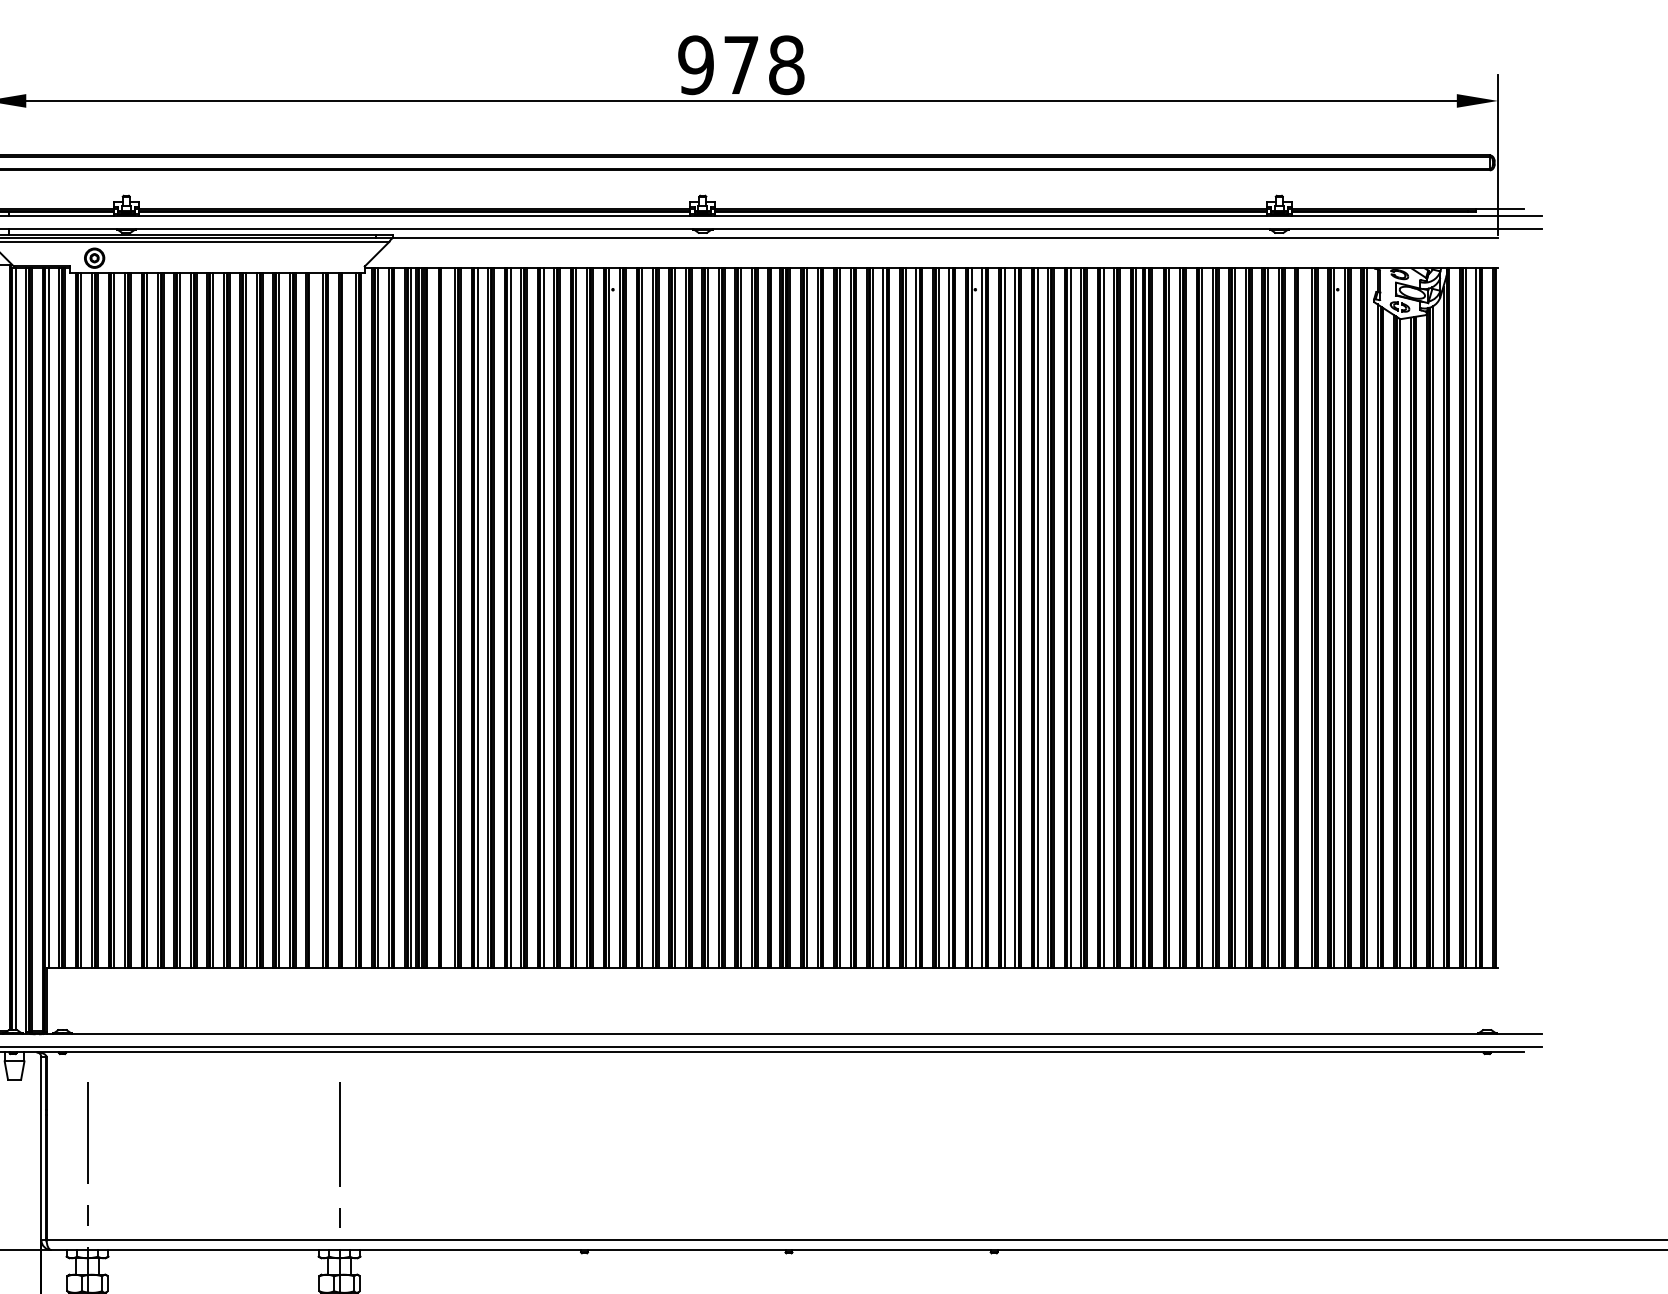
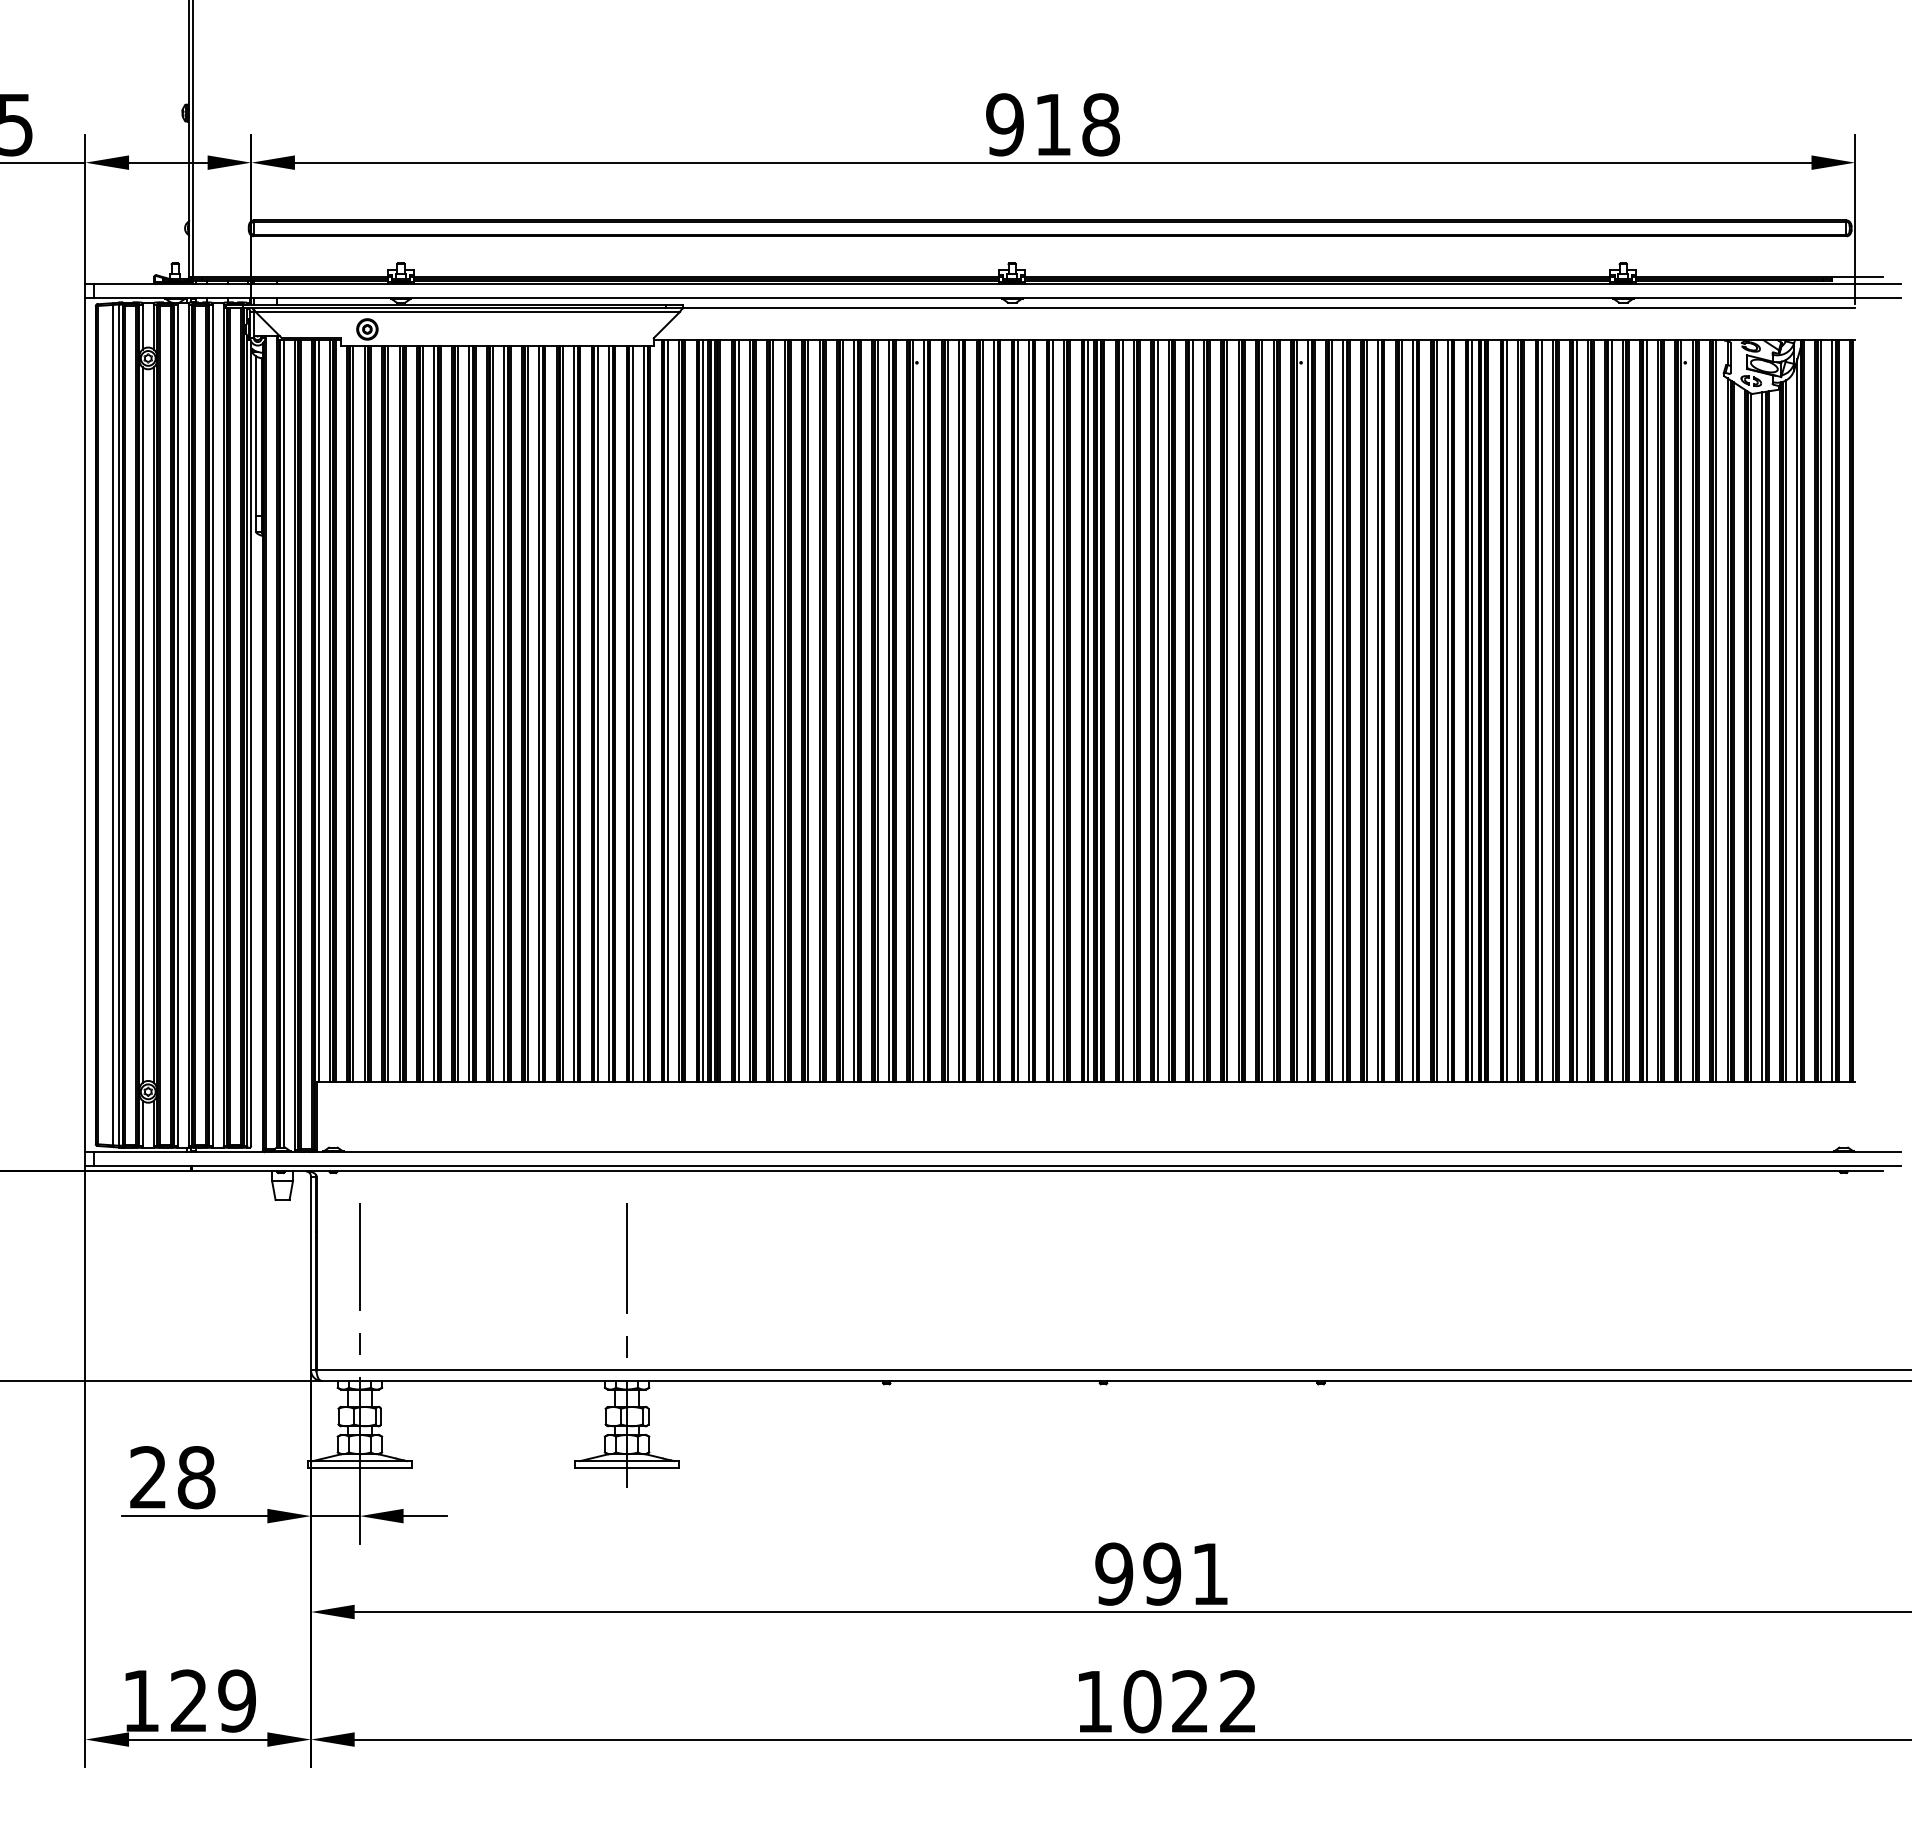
text: (740, 64) -> (1052, 124), 978 -> 918
line: (444, 618) -> (738, 711), added
line: (773, 618) -> (1087, 711), added
line: (1301, 618) -> (1646, 711), added
line: (311, 620) -> (597, 713), added
line: (344, 620) -> (632, 713), added

